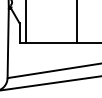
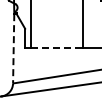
line: (8, 43) -> (13, 48), solid -> dashed
line: (51, 43) -> (56, 48), solid -> dashed

